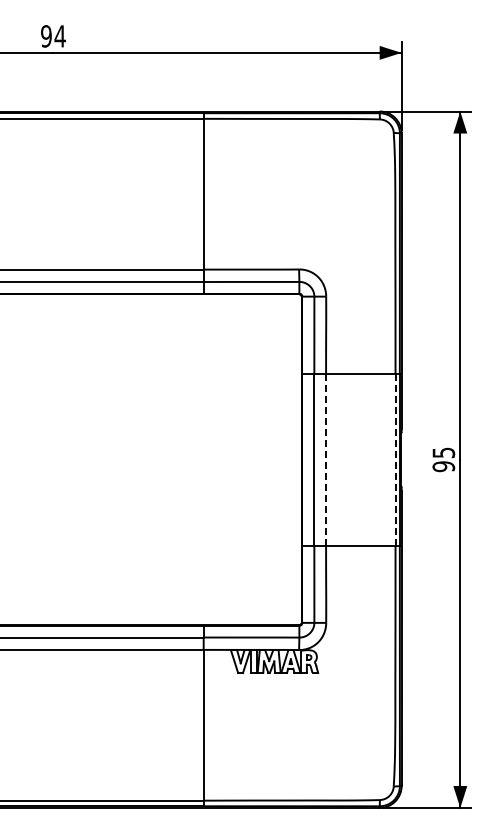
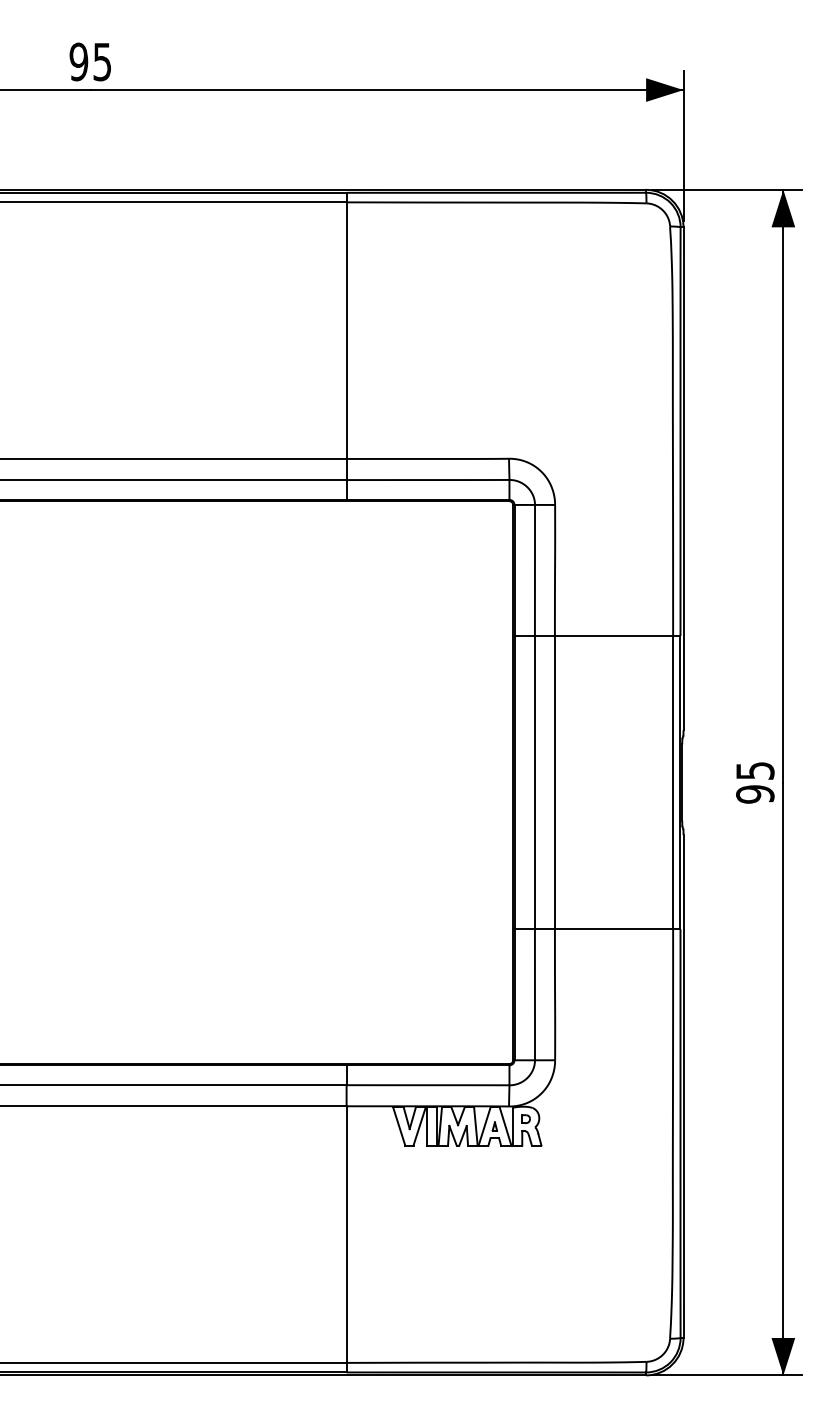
text: (59, 36) -> (101, 62), 94 -> 95
line: (326, 459) -> (555, 782), dashed -> solid
line: (395, 460) -> (673, 783), dashed -> solid

